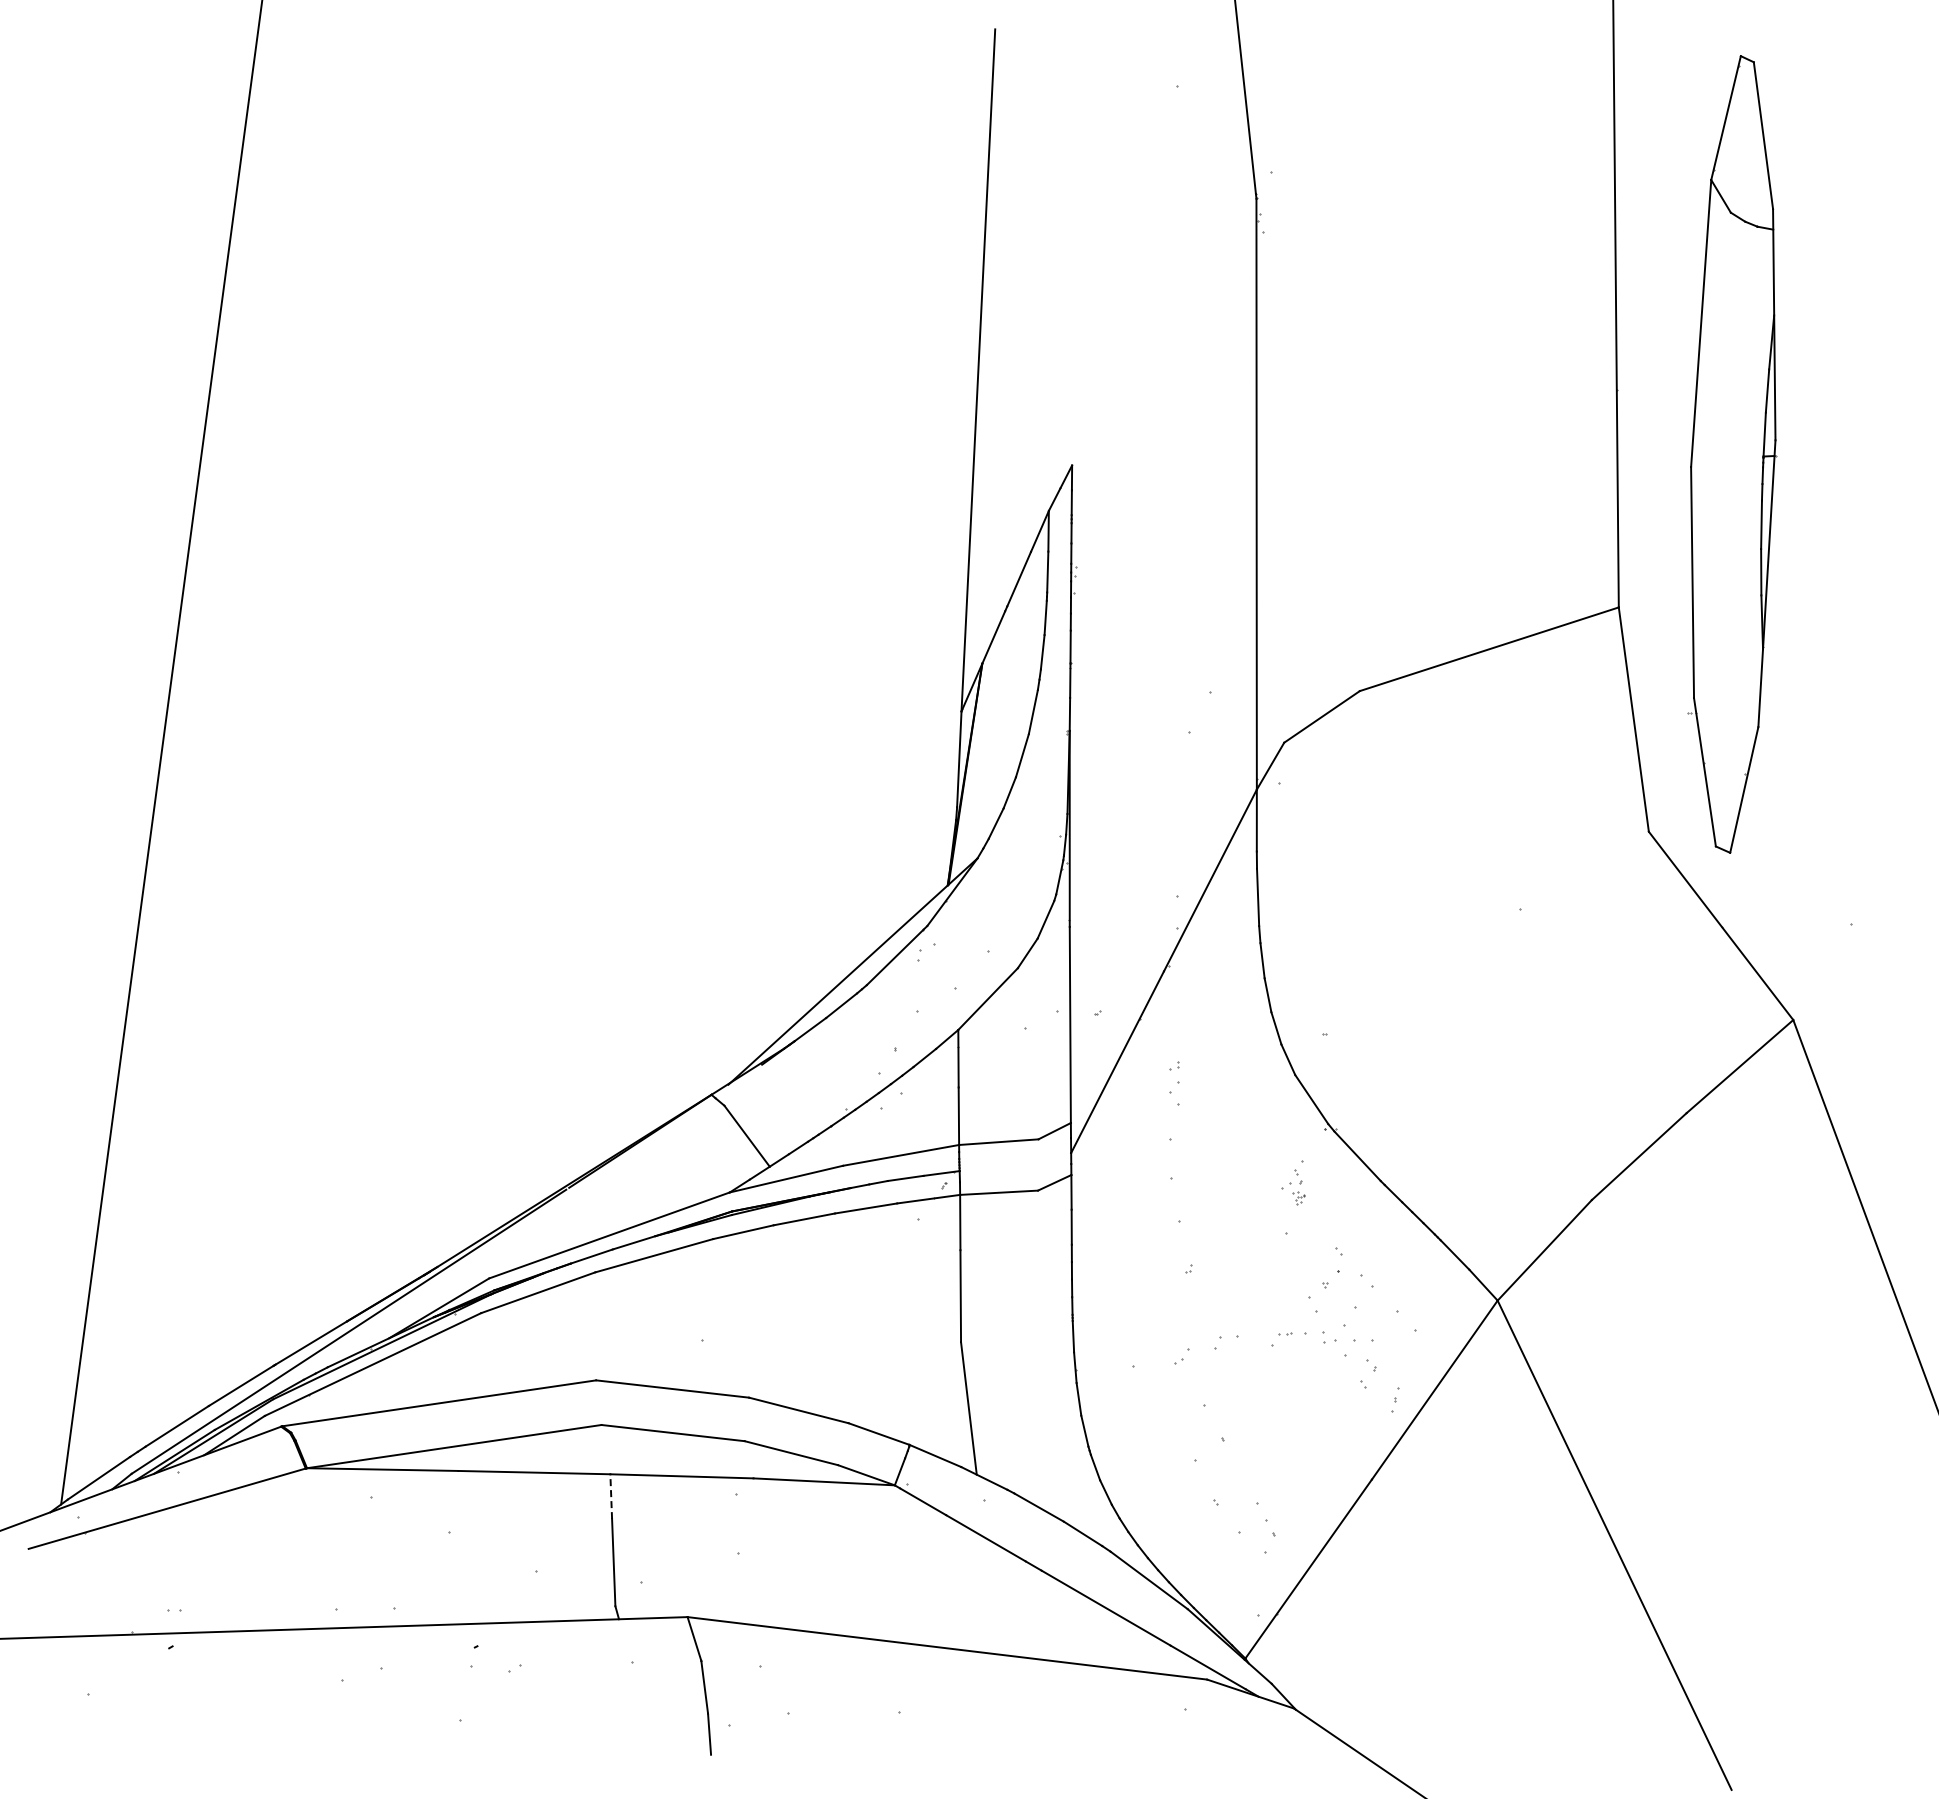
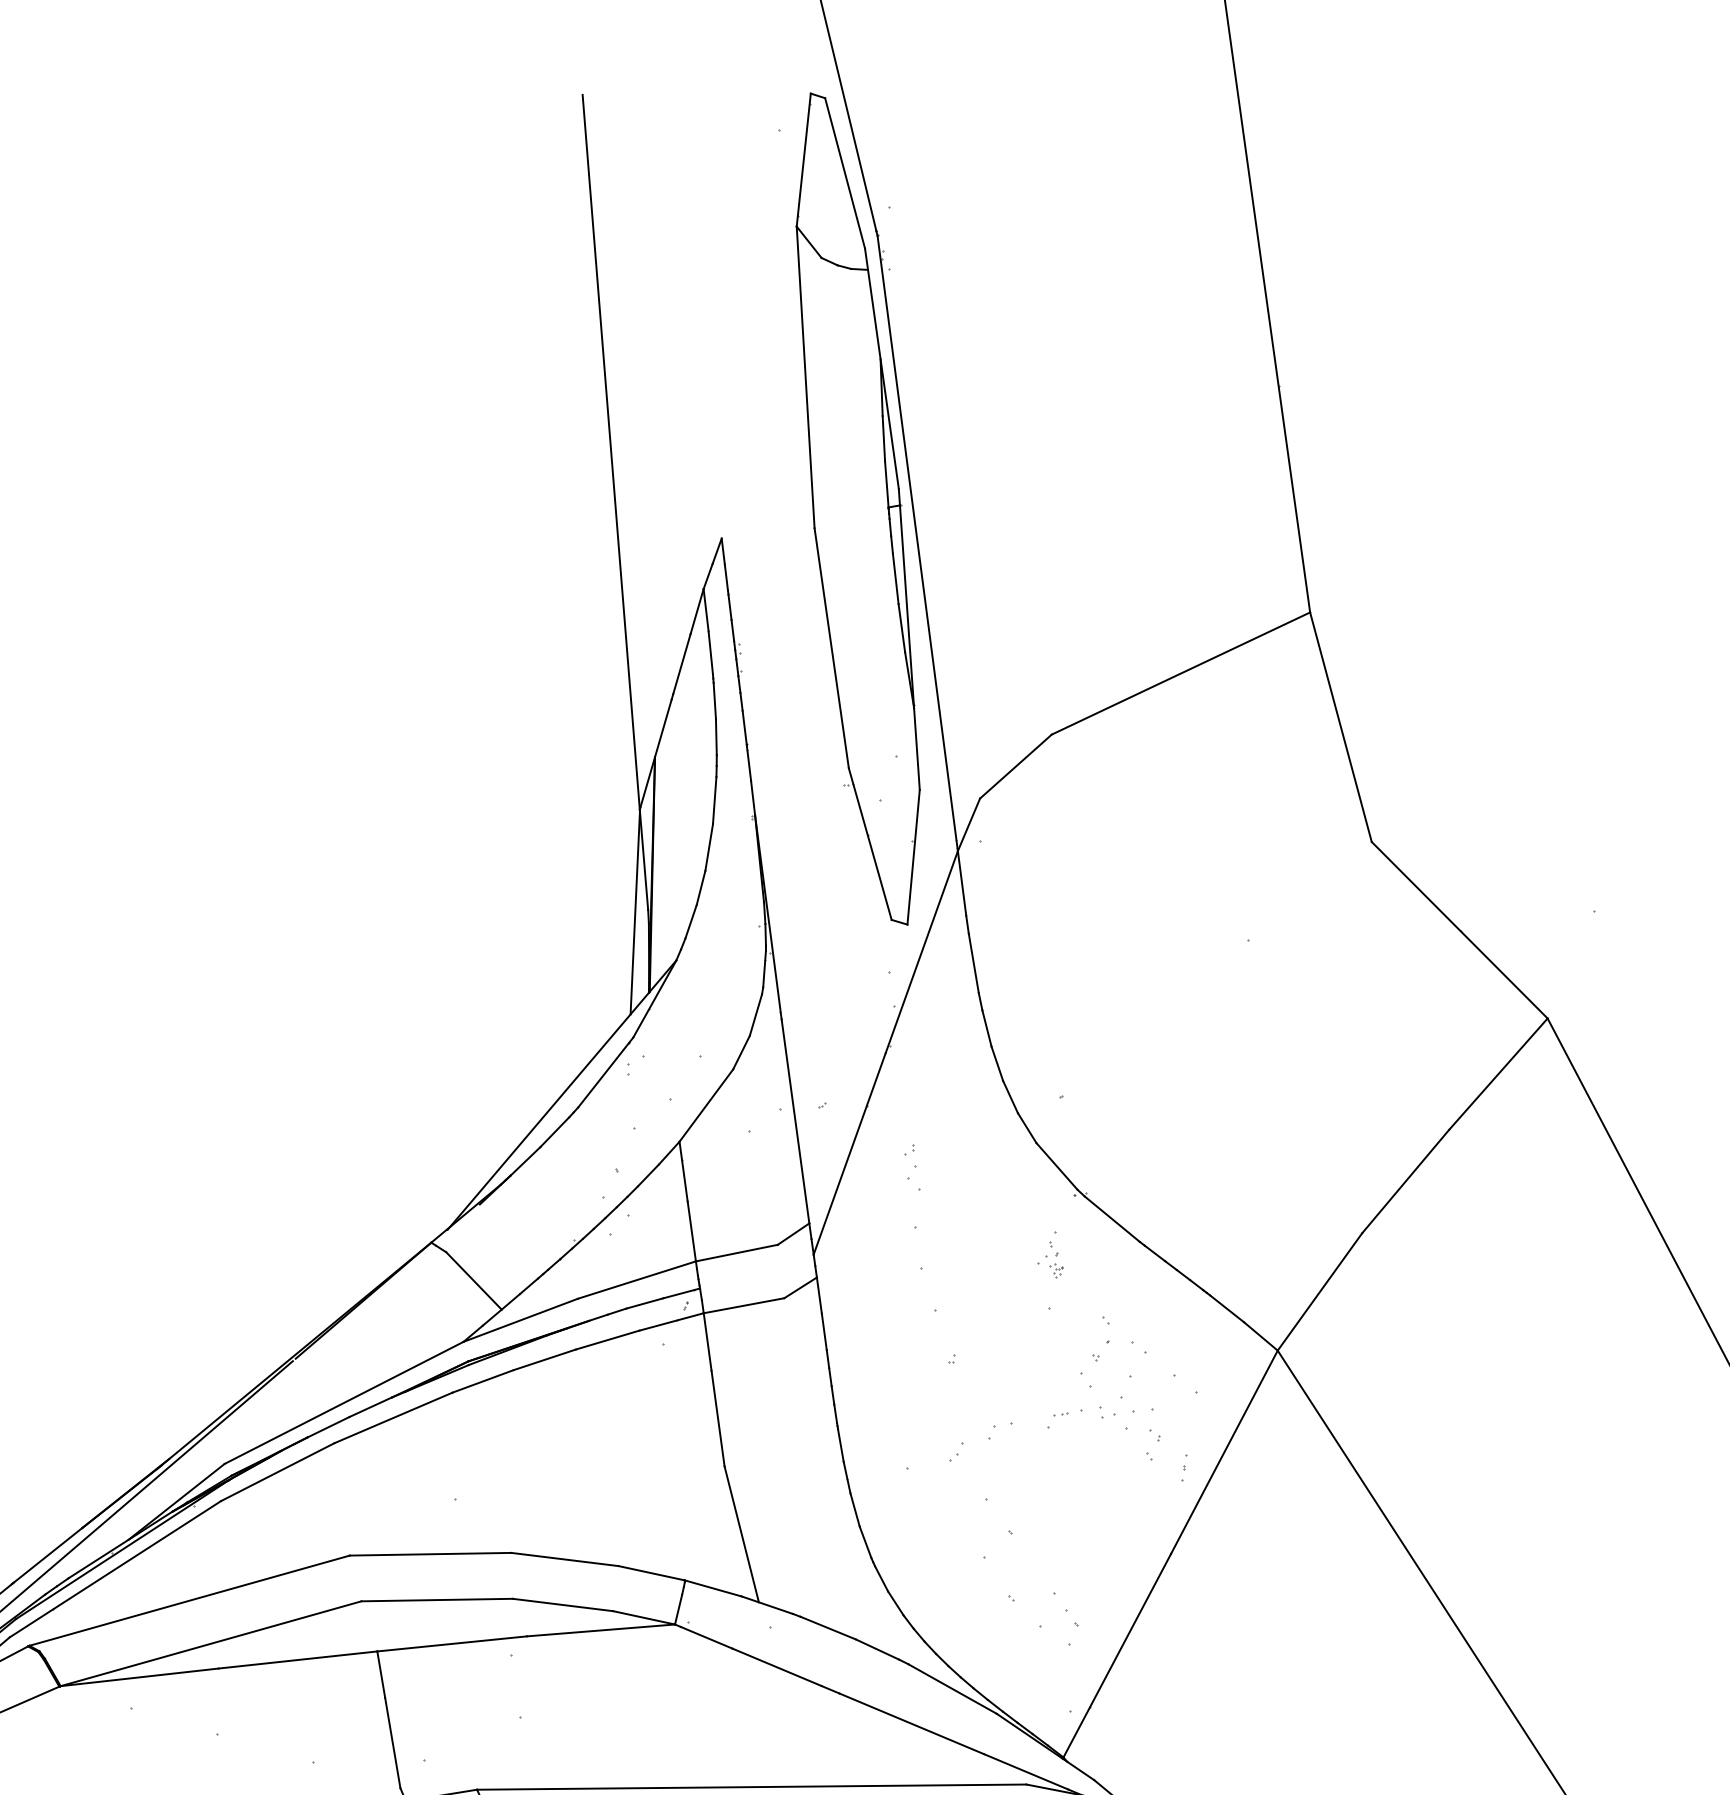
part: (1732, 454) -> (855, 509), moved
line: (944, 808) -> (635, 913), added
line: (611, 1496) -> (381, 1674), dashed -> solid

